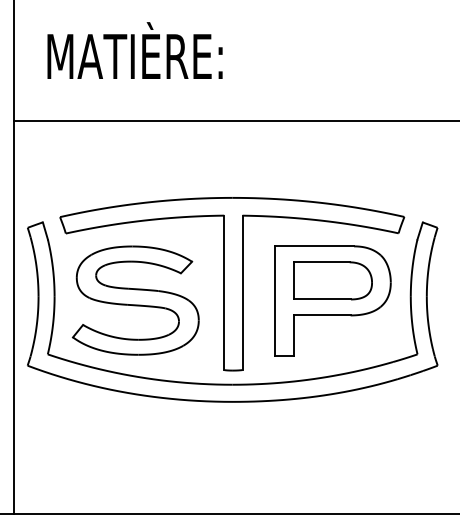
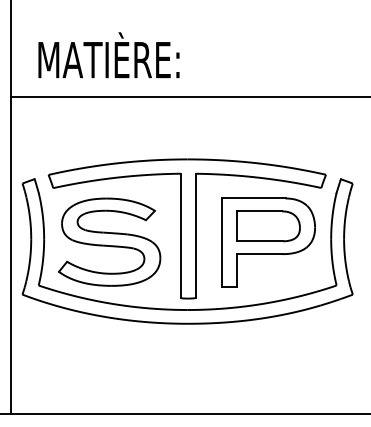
text: (134, 50) -> (108, 55), moved

